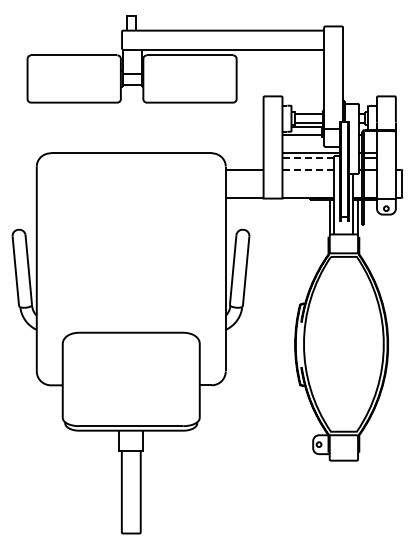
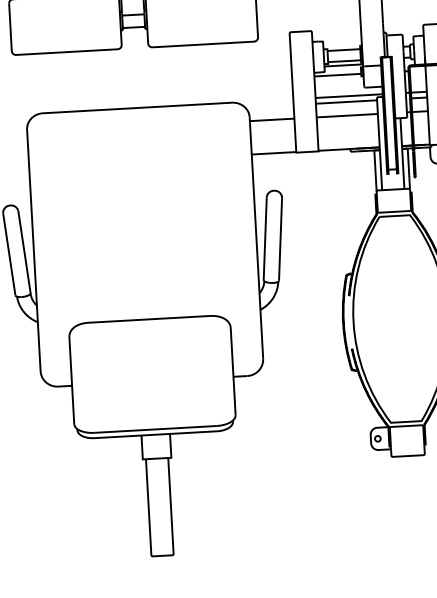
line: (308, 158) -> (346, 102), dashed -> solid
line: (308, 169) -> (347, 115), dashed -> solid

